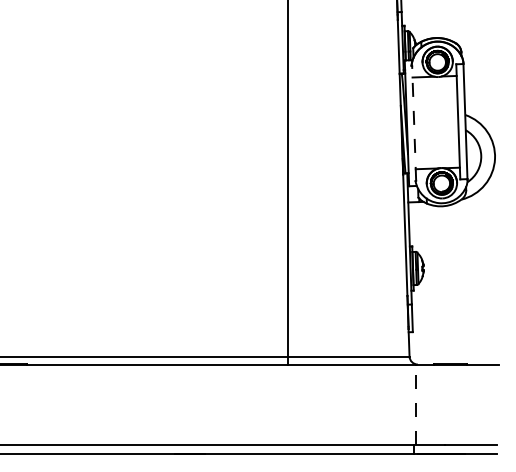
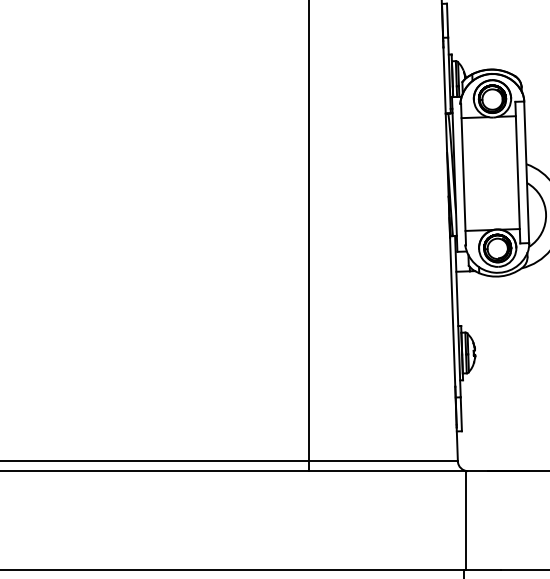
line: (414, 123) -> (463, 174), dashed -> solid
line: (416, 404) -> (466, 520), dashed -> solid

